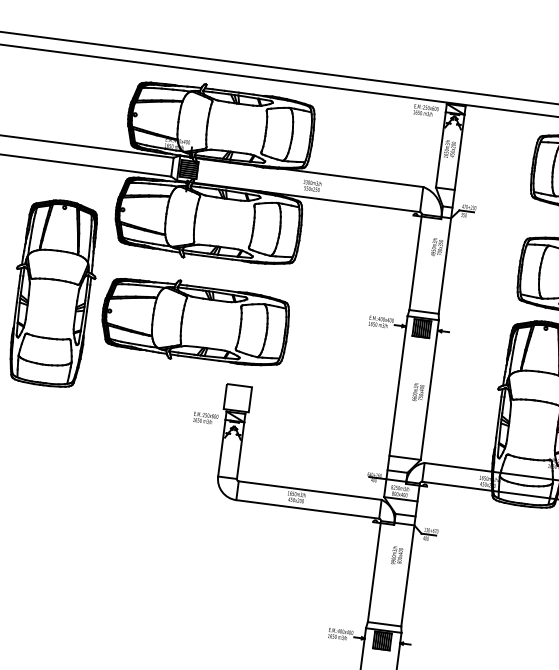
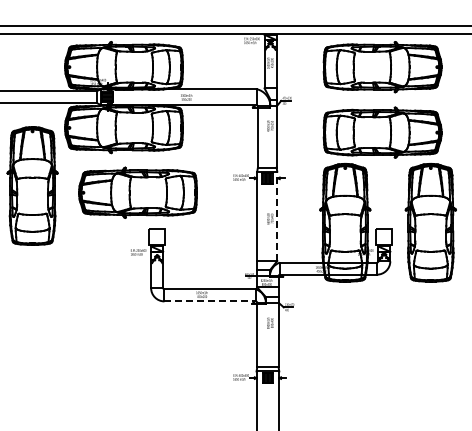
part: (194, 321) -> (137, 192), moved
line: (430, 390) -> (277, 216), solid -> dashed
line: (308, 509) -> (210, 301), solid -> dashed

